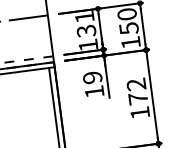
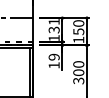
text: (137, 98) -> (78, 72), 172 -> 300

